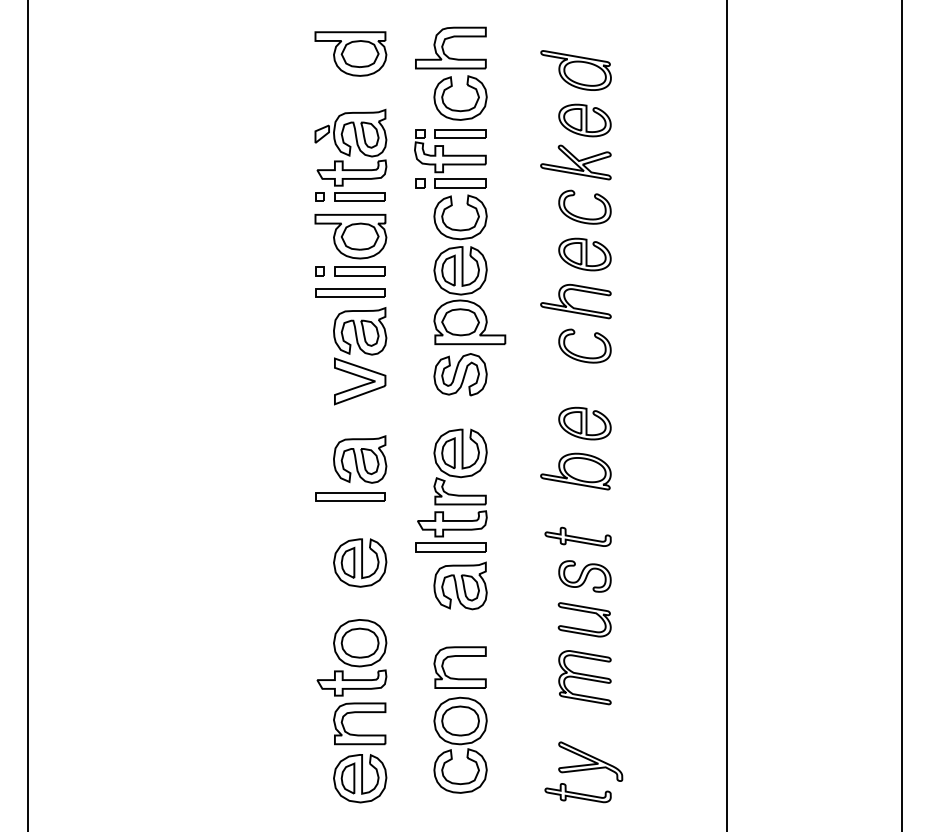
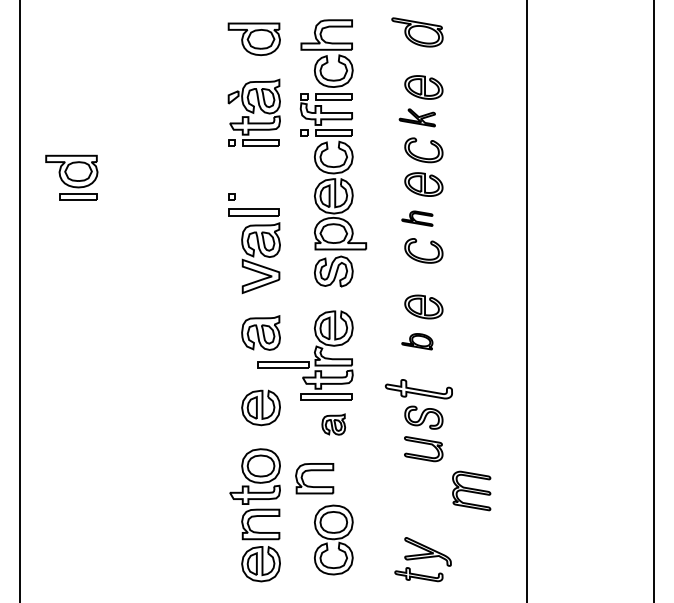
part: (575, 70) -> (417, 32), moved
part: (575, 162) -> (417, 117), size x0.7
part: (350, 245) -> (71, 178), moved
part: (575, 301) -> (417, 218), size x0.6
part: (575, 471) -> (417, 341), size x0.6
part: (350, 496) -> (283, 364), moved
part: (577, 536) -> (418, 388), size x1.4
part: (460, 585) -> (333, 424), size x0.6
part: (459, 656) -> (314, 470), moved
part: (584, 677) -> (471, 490), moved

